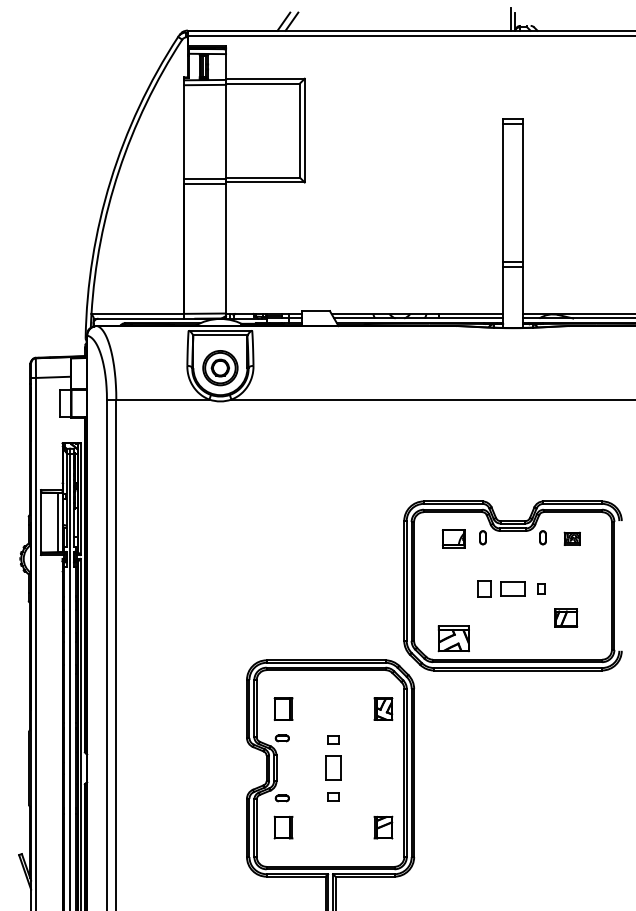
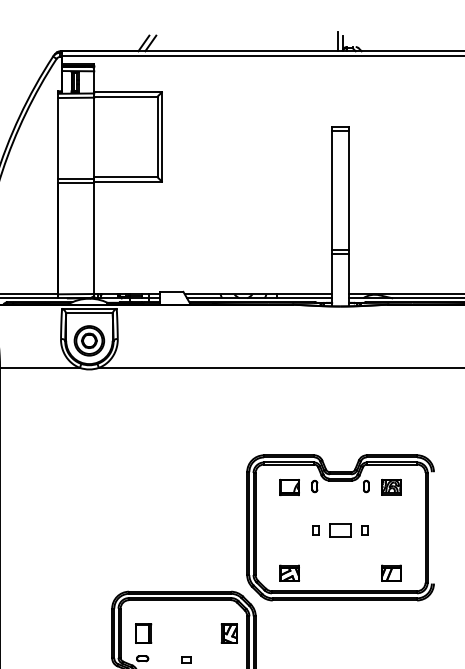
part: (572, 538) -> (391, 487), size x1.43
part: (484, 588) -> (316, 530), size x0.62
part: (566, 617) -> (391, 572), moved
part: (453, 638) -> (289, 572), size x0.71

